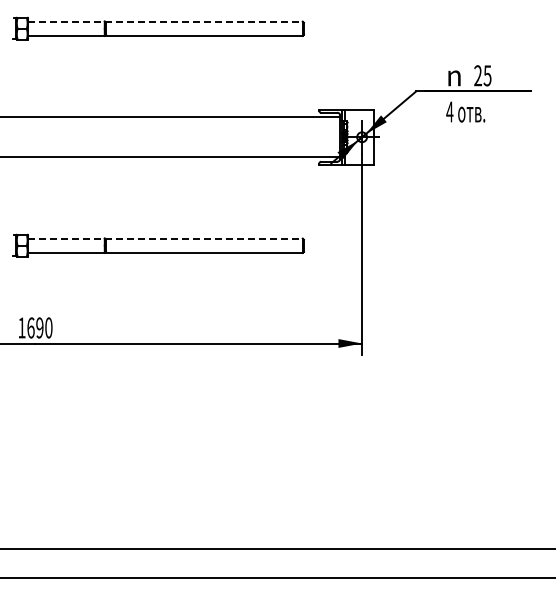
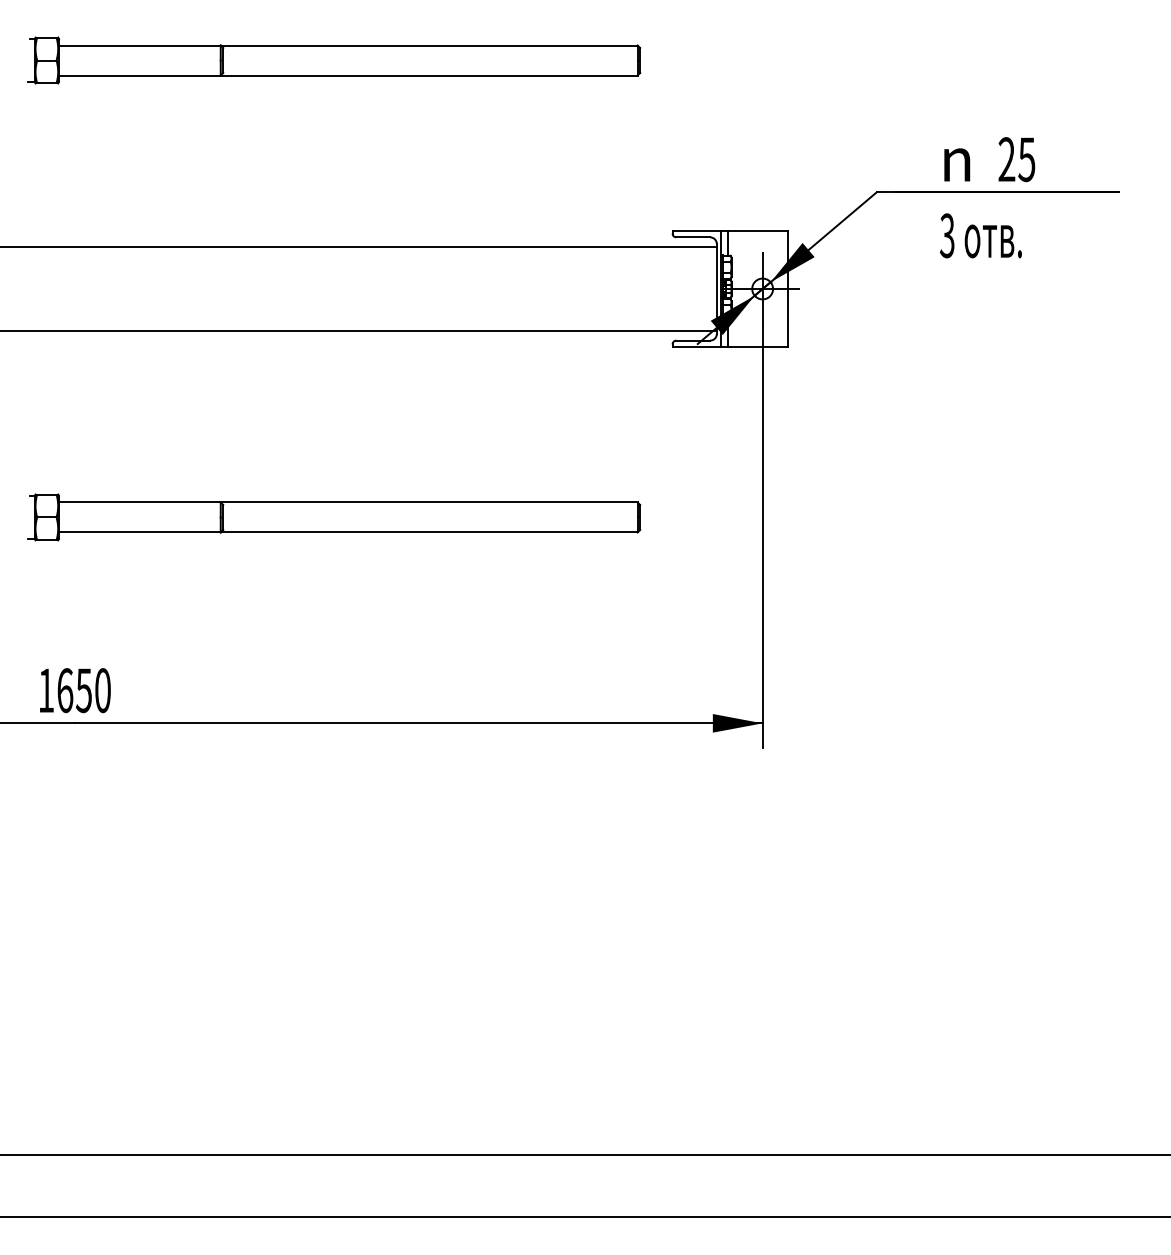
line: (165, 21) -> (348, 45), dashed -> solid
text: (449, 111) -> (946, 234), 4 -> 3
line: (165, 238) -> (348, 502), dashed -> solid
text: (39, 327) -> (83, 689), 1690 -> 1650

